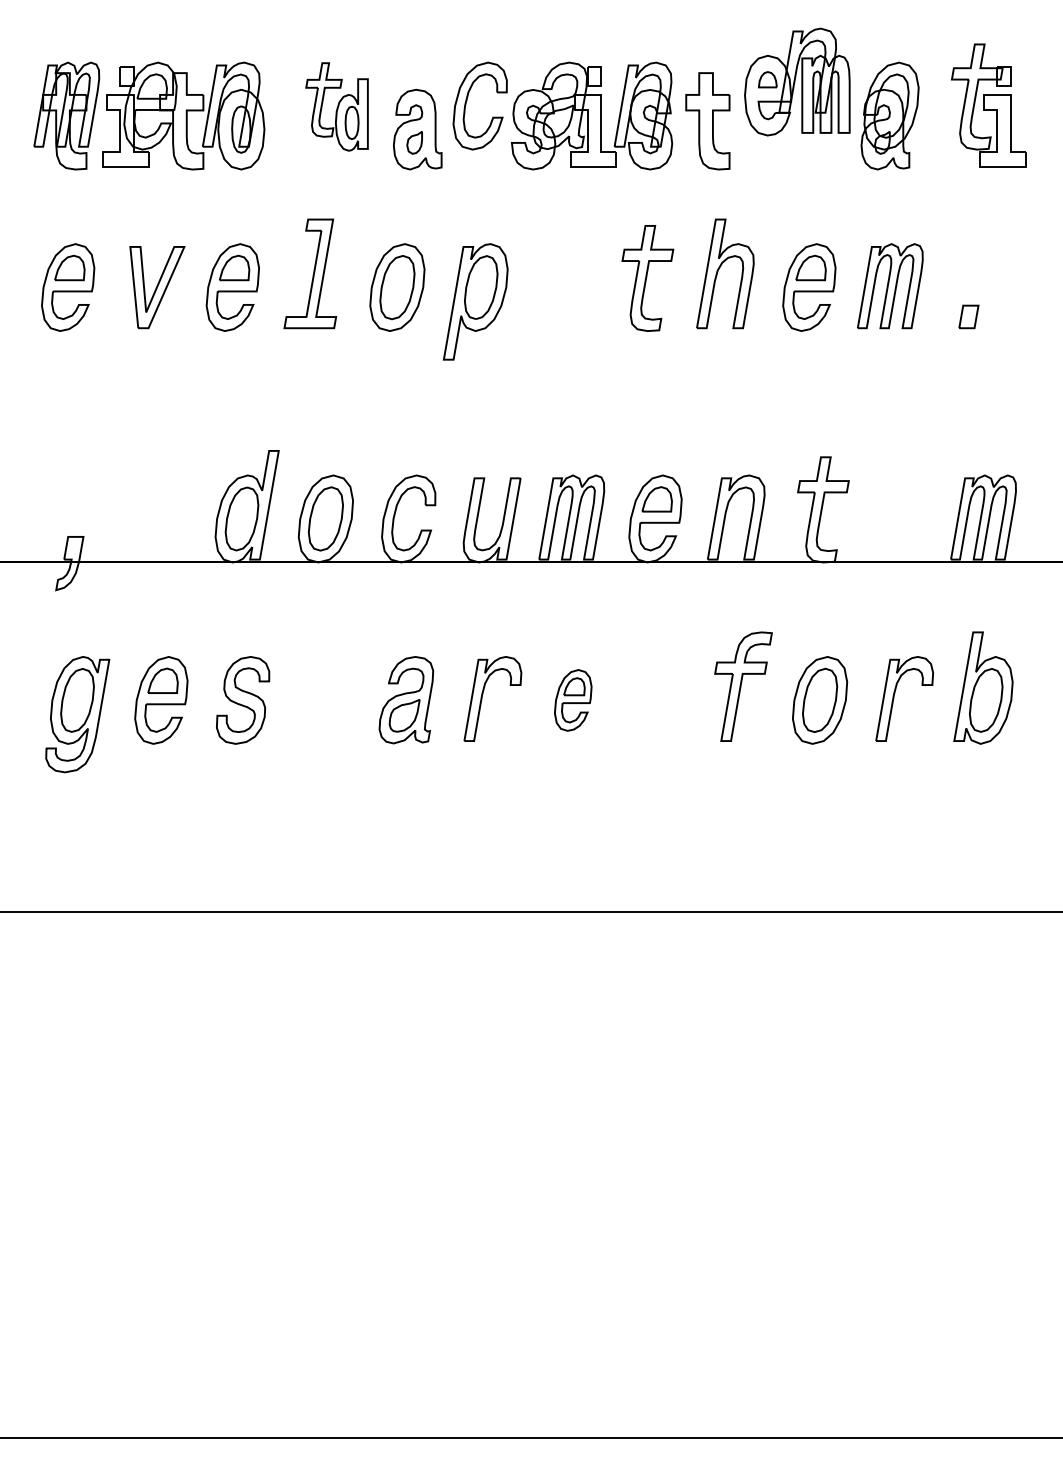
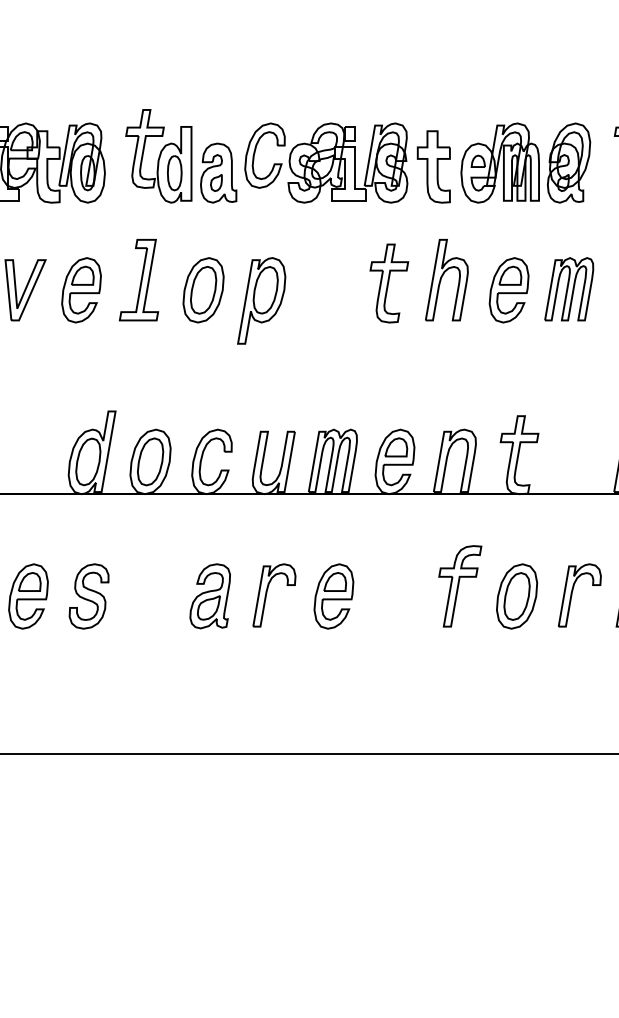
part: (797, 81) -> (500, 162), moved
part: (336, 106) -> (158, 155), size x1.43
part: (573, 700) -> (334, 596), size x1.43

